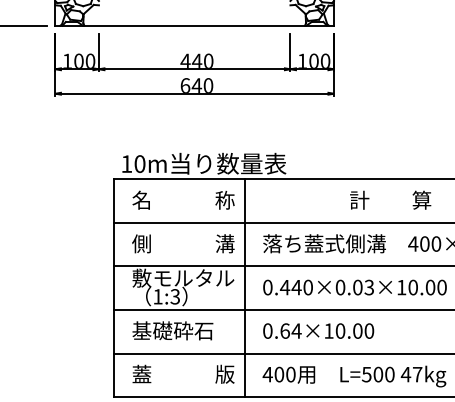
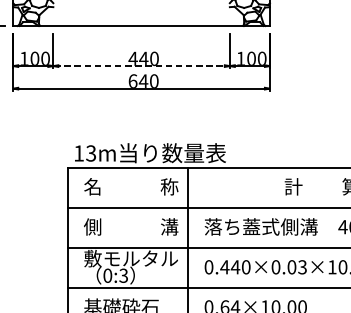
line: (194, 69) -> (141, 66), solid -> dashed
text: (139, 163) -> (90, 152), 10m -> 13m
text: (157, 296) -> (107, 275), 1:3 -> 0:3

